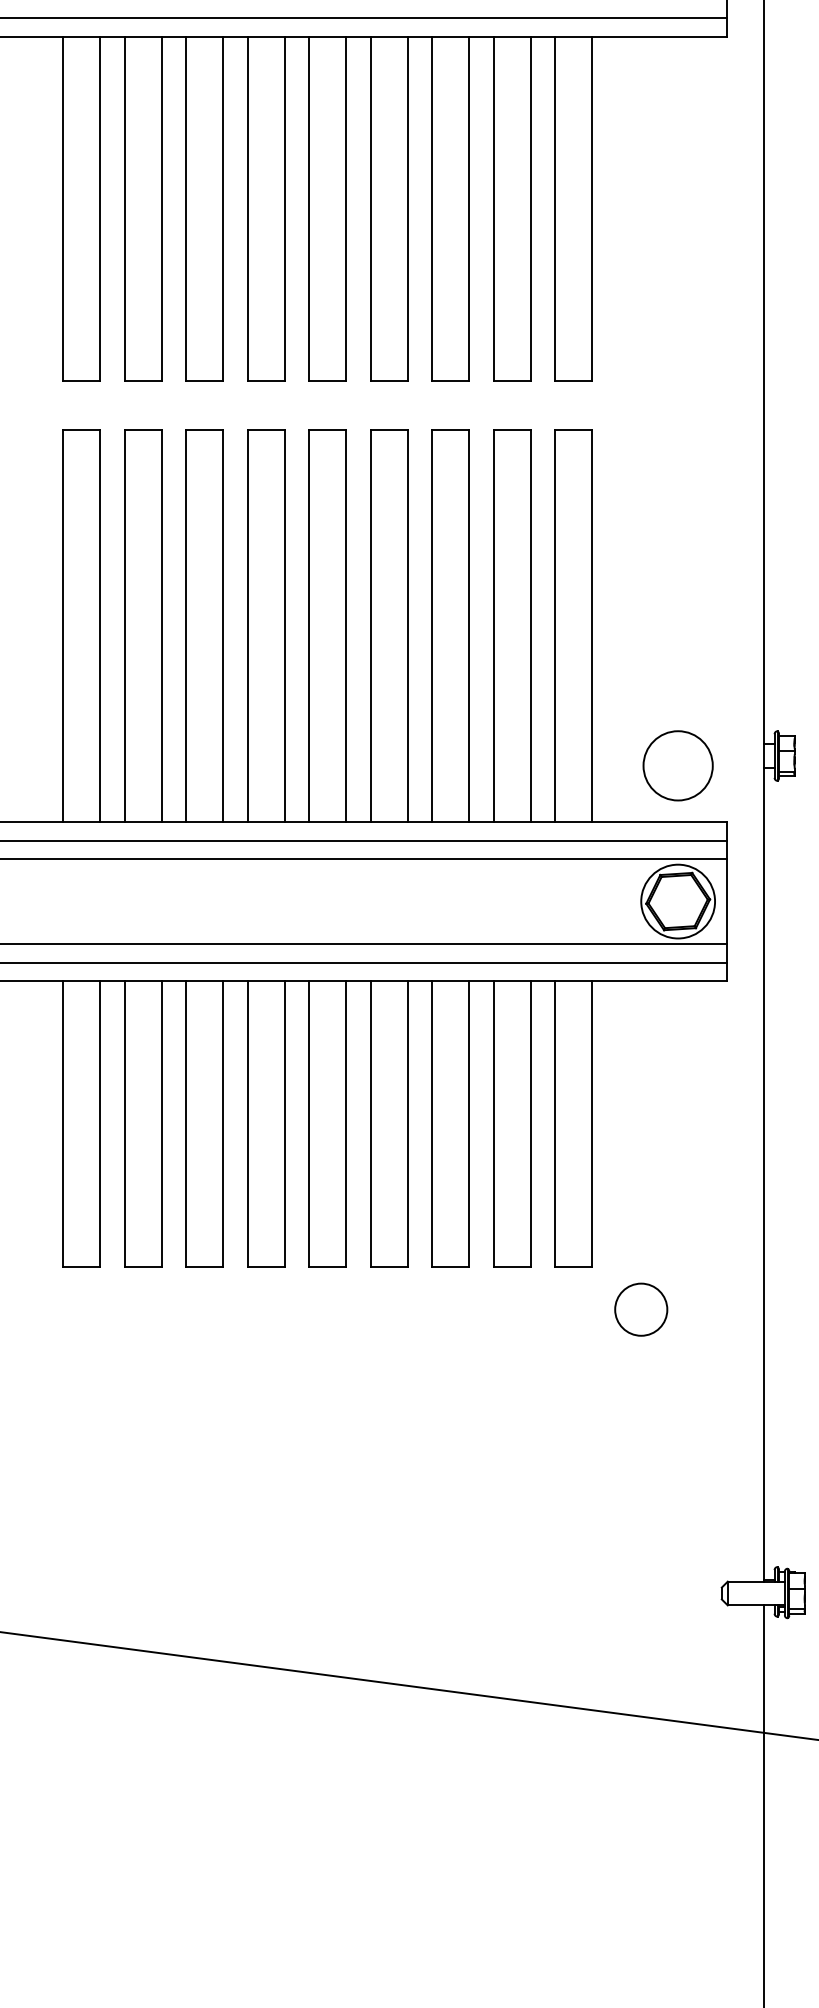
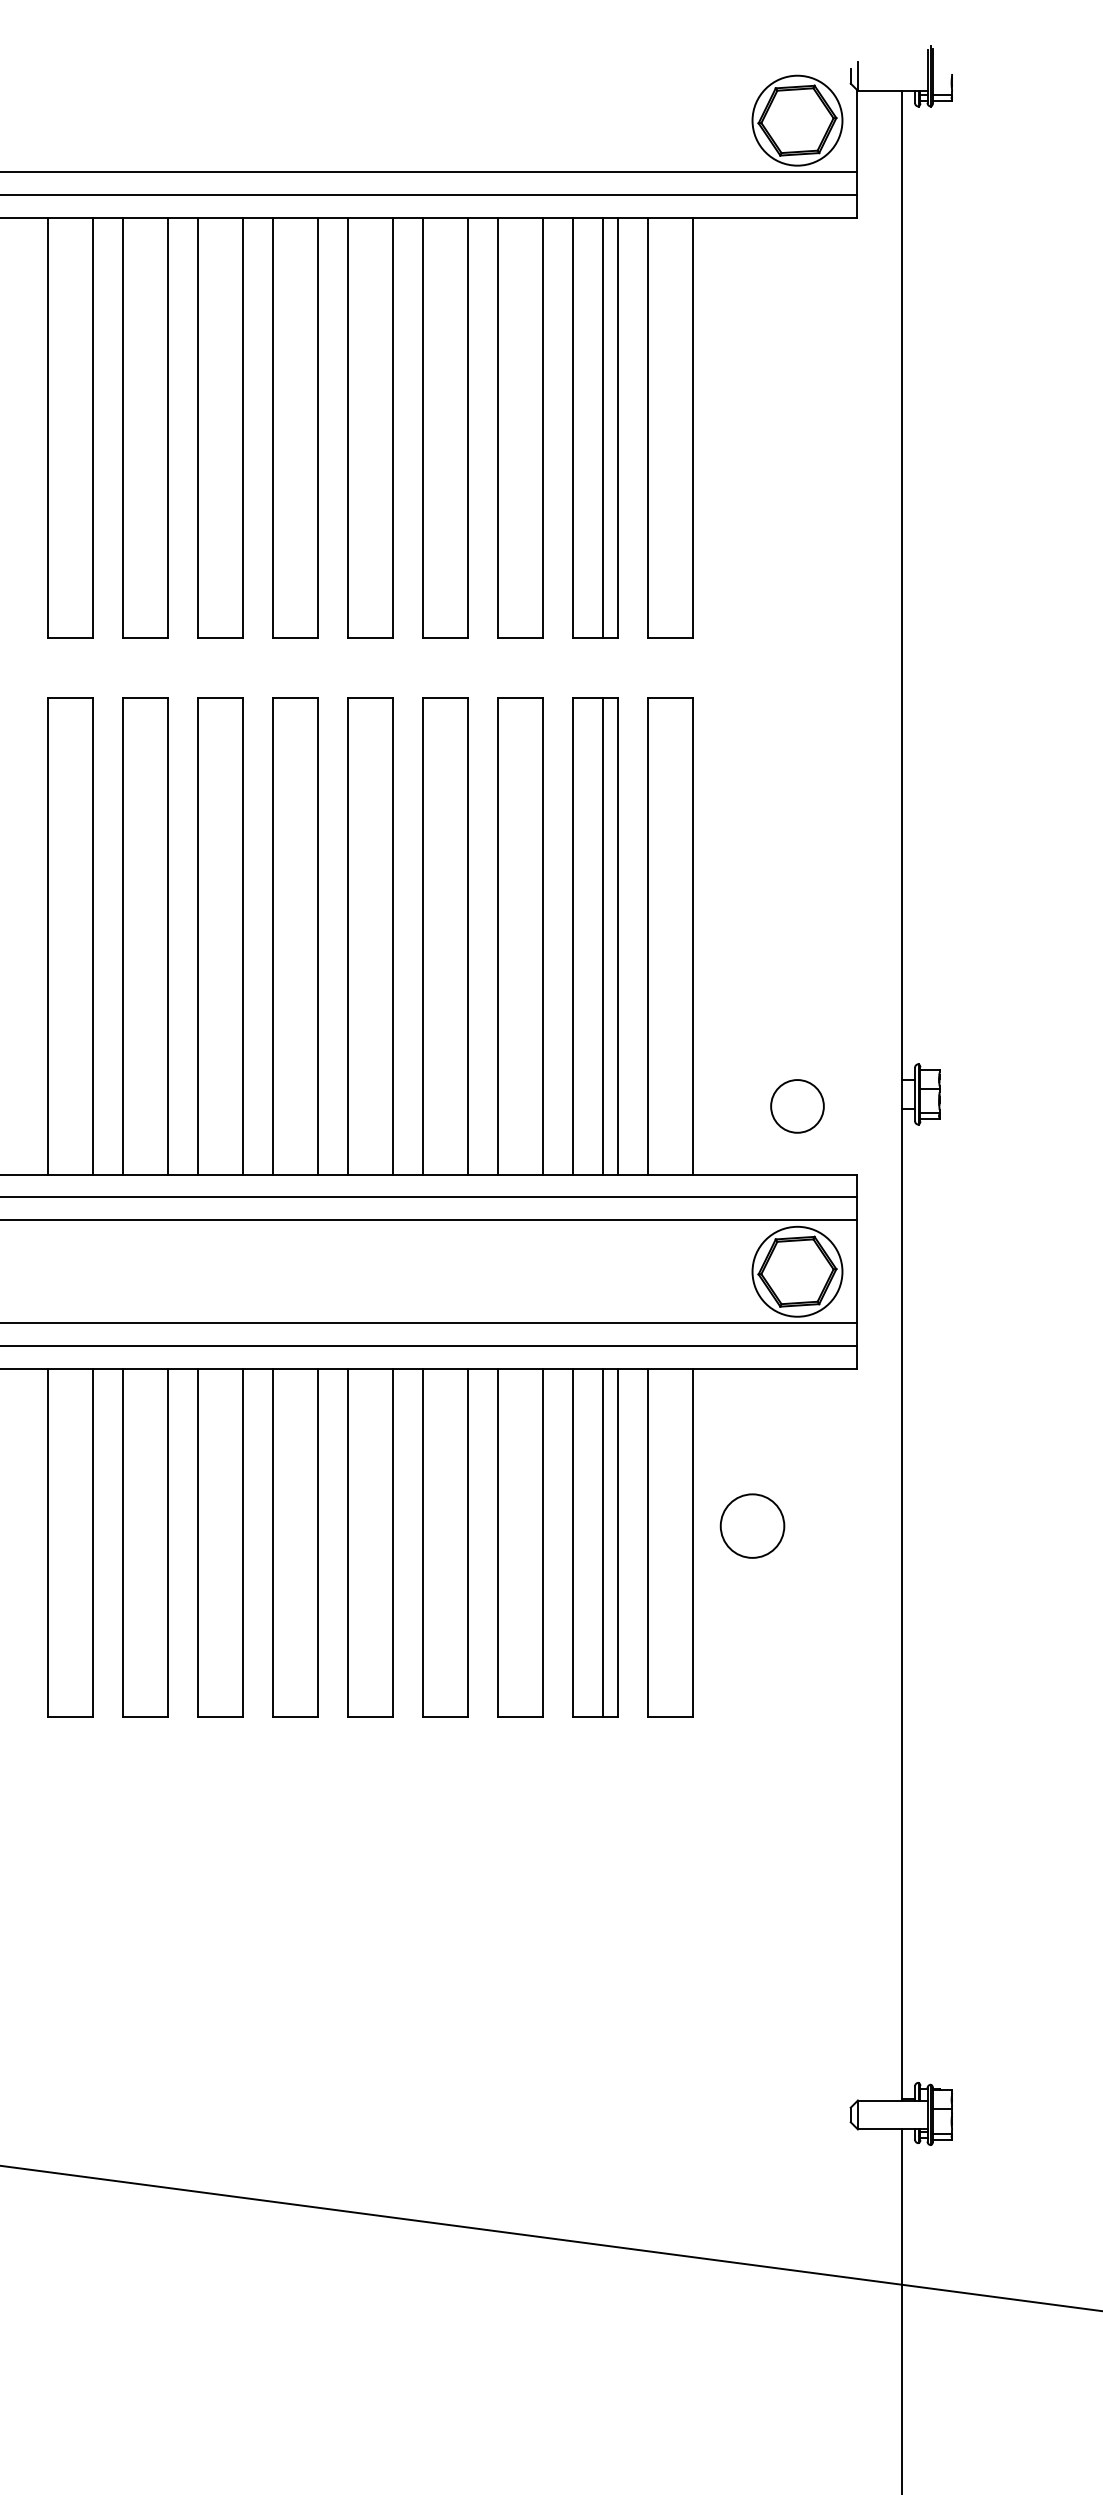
line: (518, 208) -> (602, 427), added
line: (518, 625) -> (602, 935), added
circle: (678, 765) -> (797, 1106), size x0.62
line: (518, 1123) -> (602, 1542), added
circle: (641, 1309) -> (752, 1525), moved

